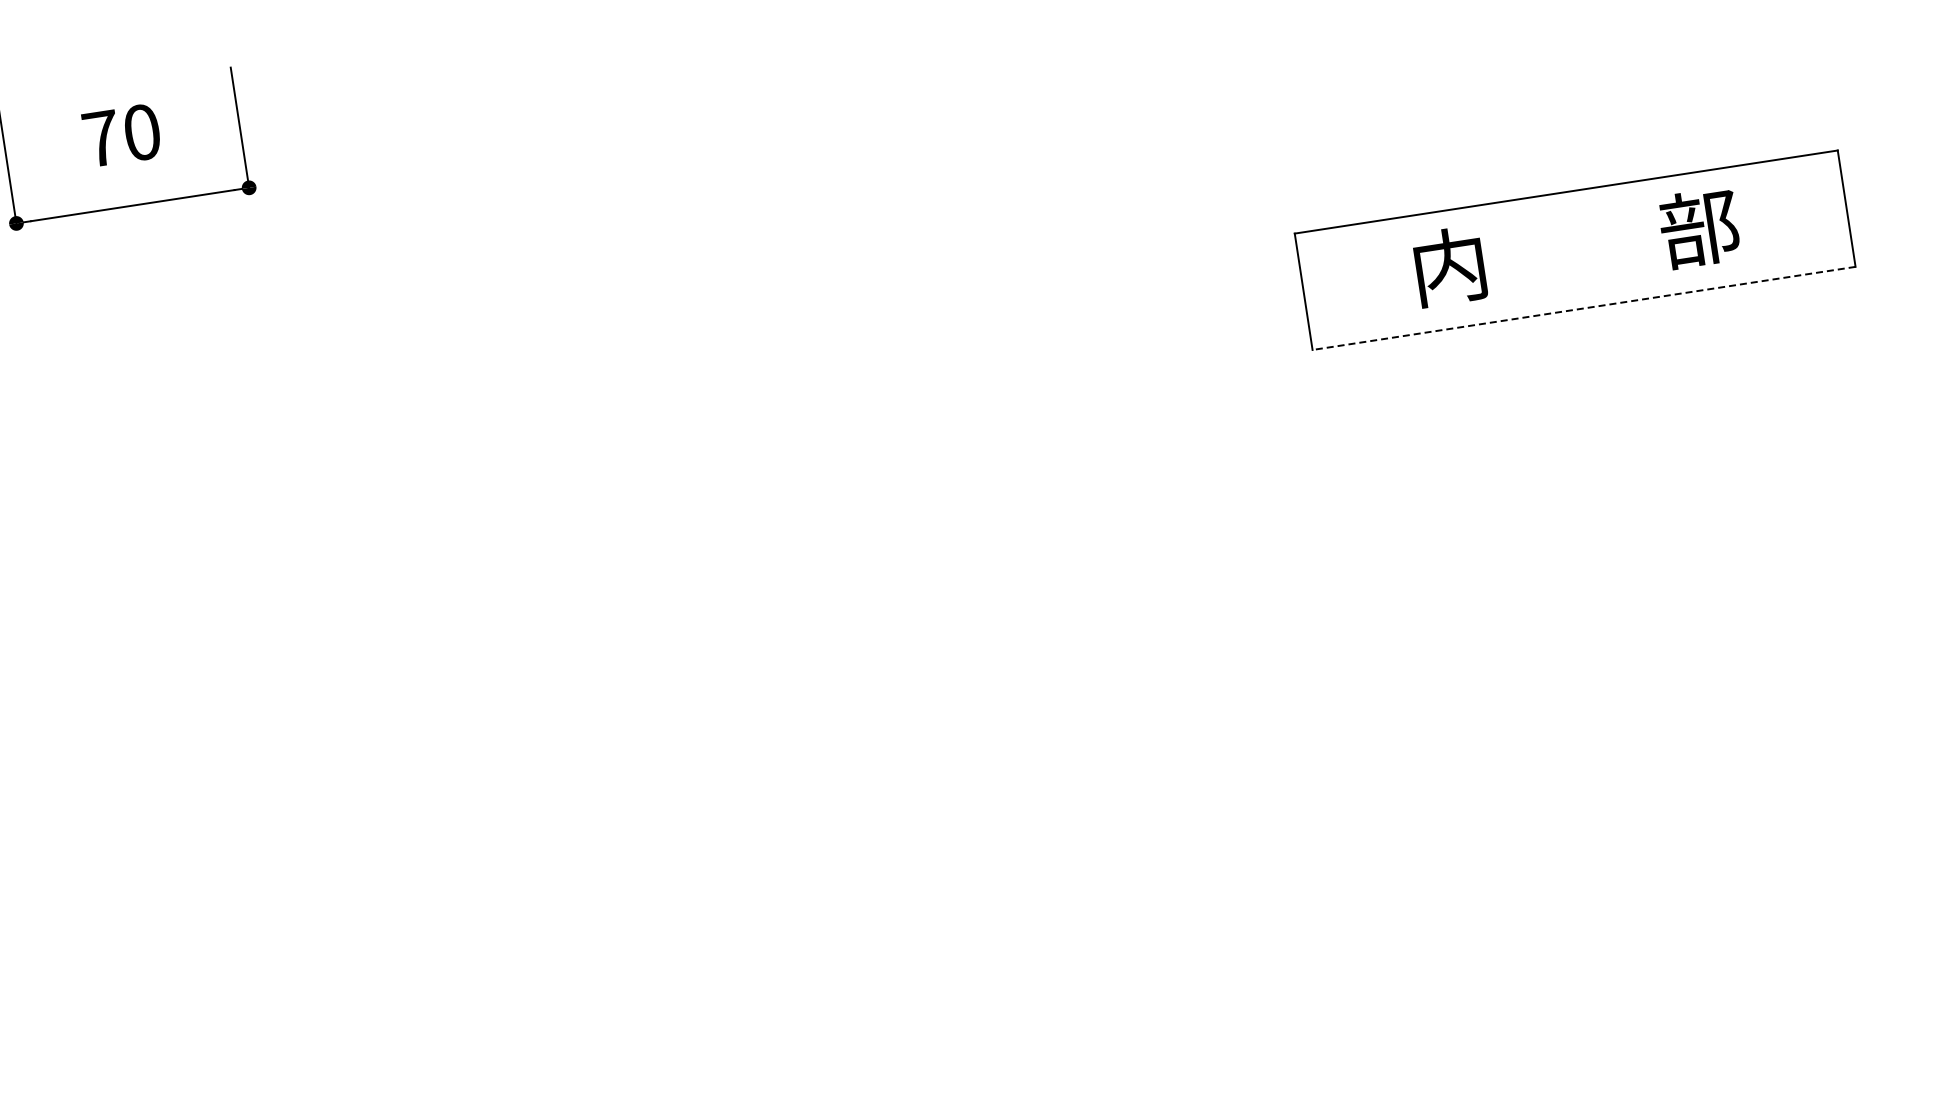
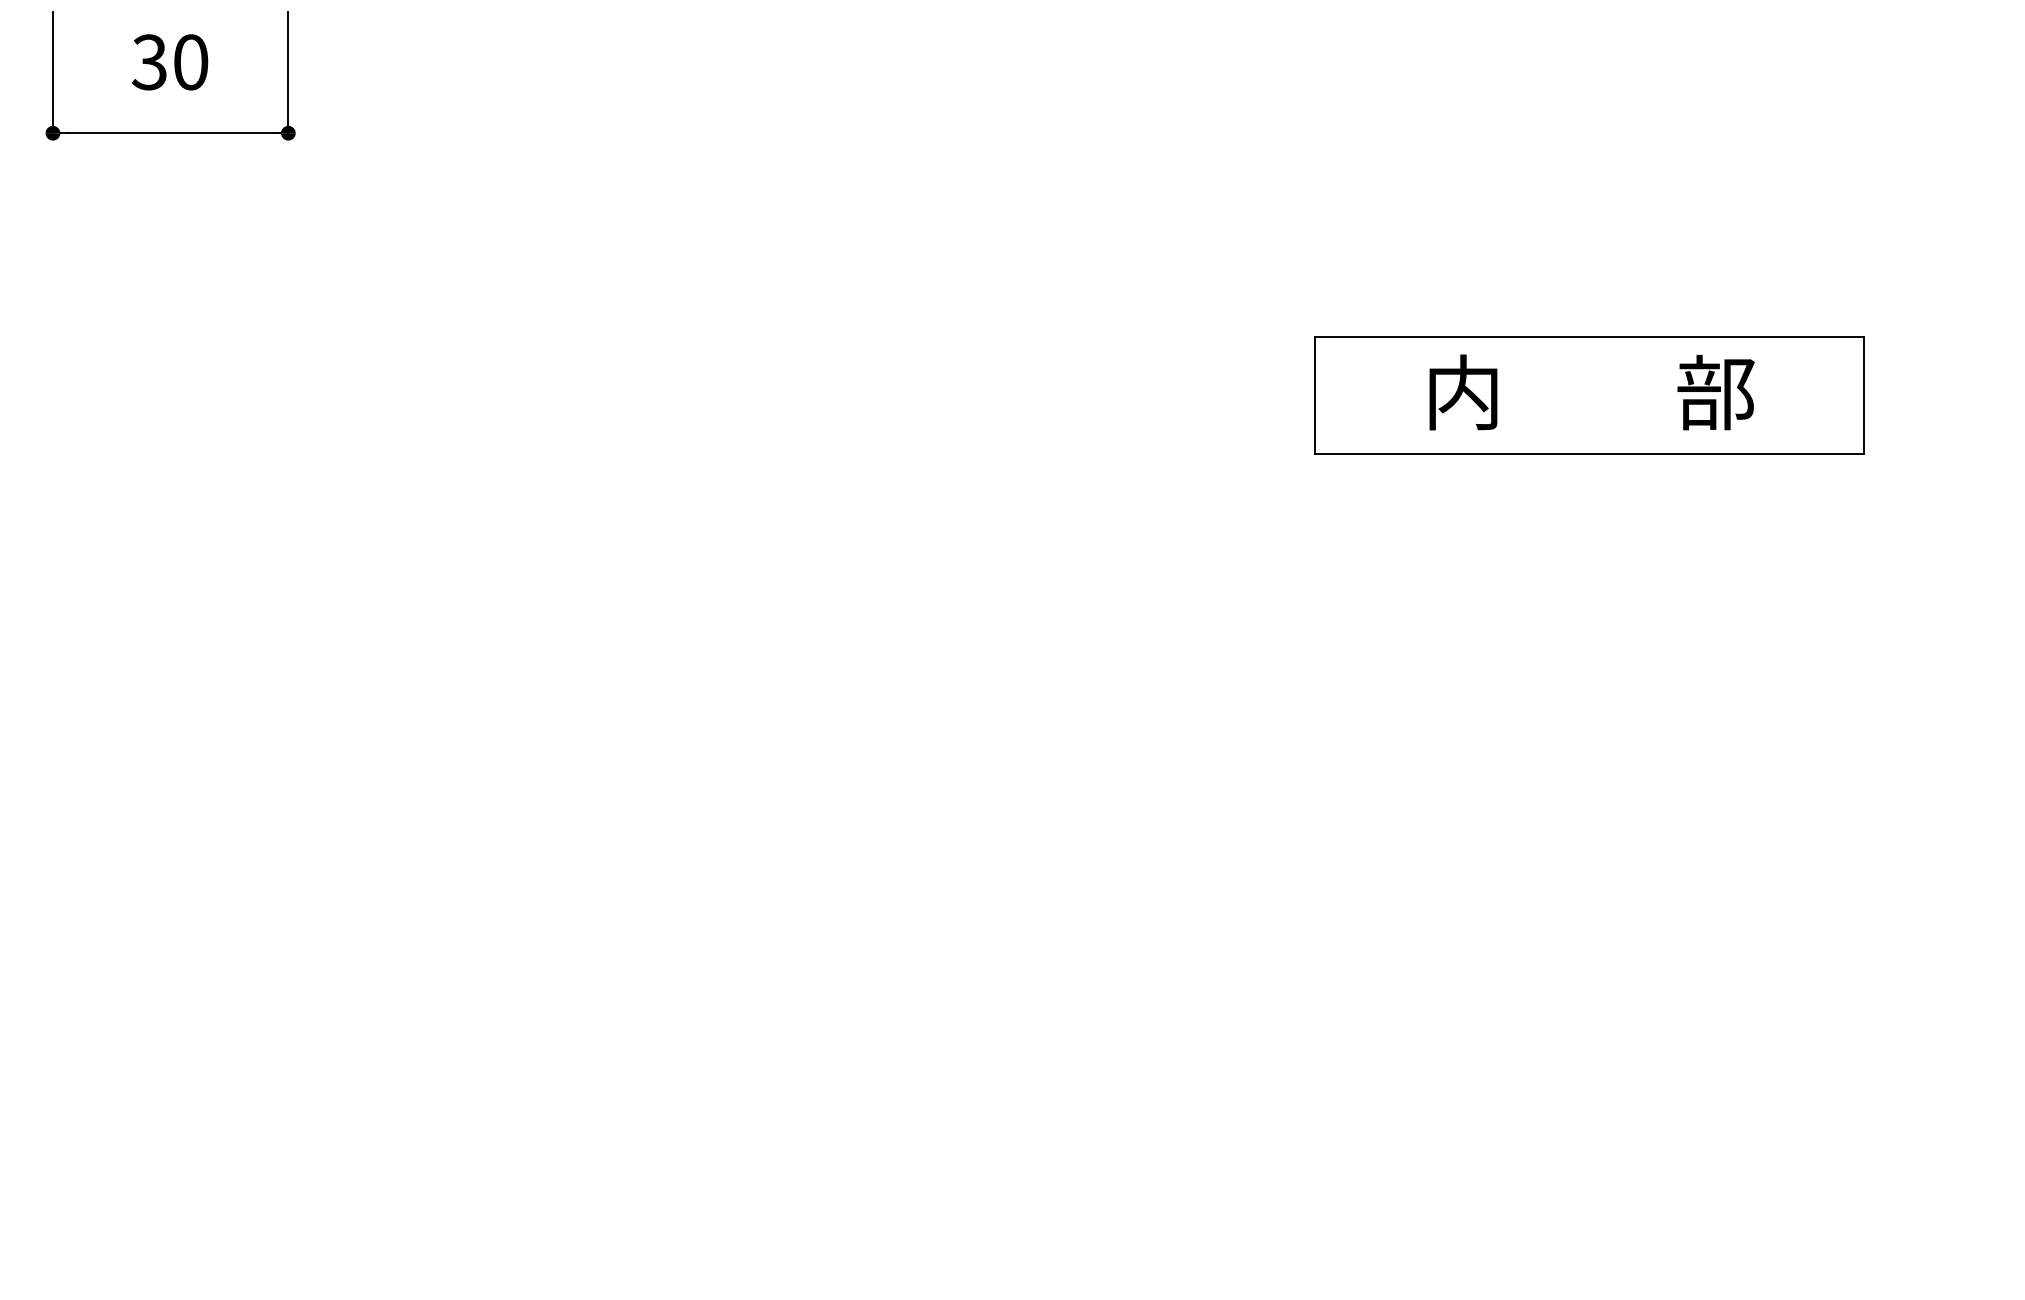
text: (101, 138) -> (149, 62), 70 -> 30
line: (1583, 308) -> (1589, 454), dashed -> solid

